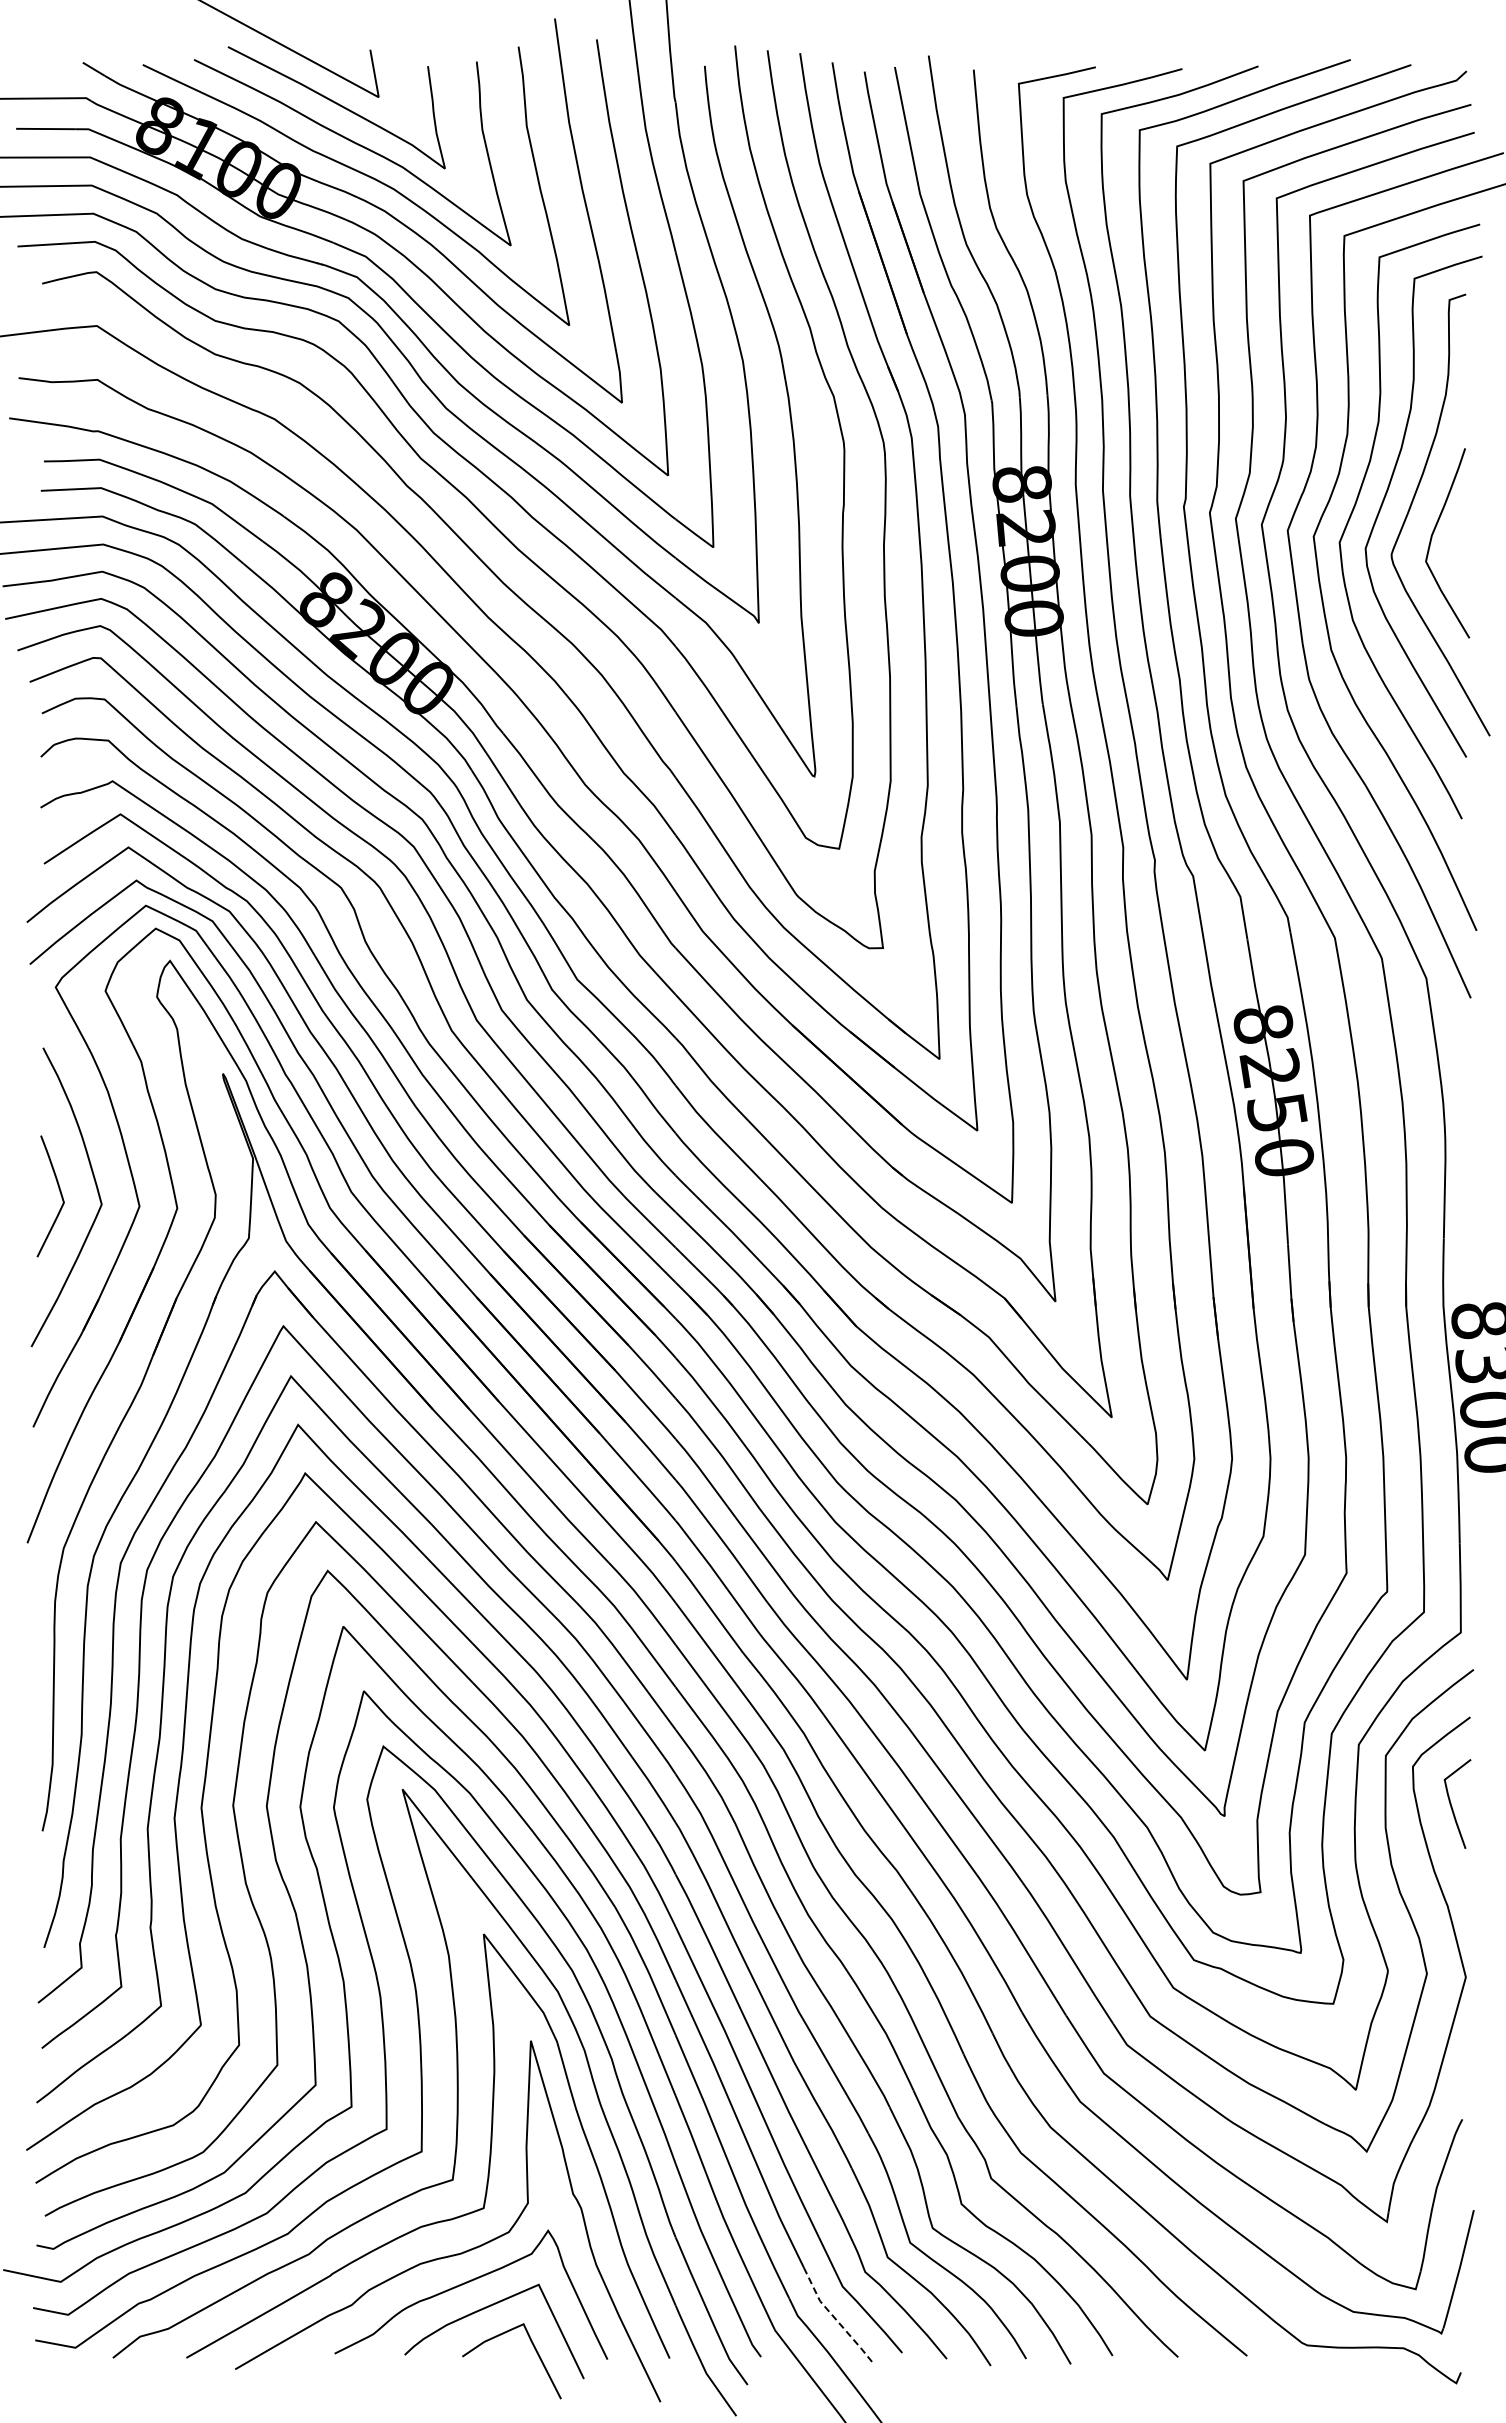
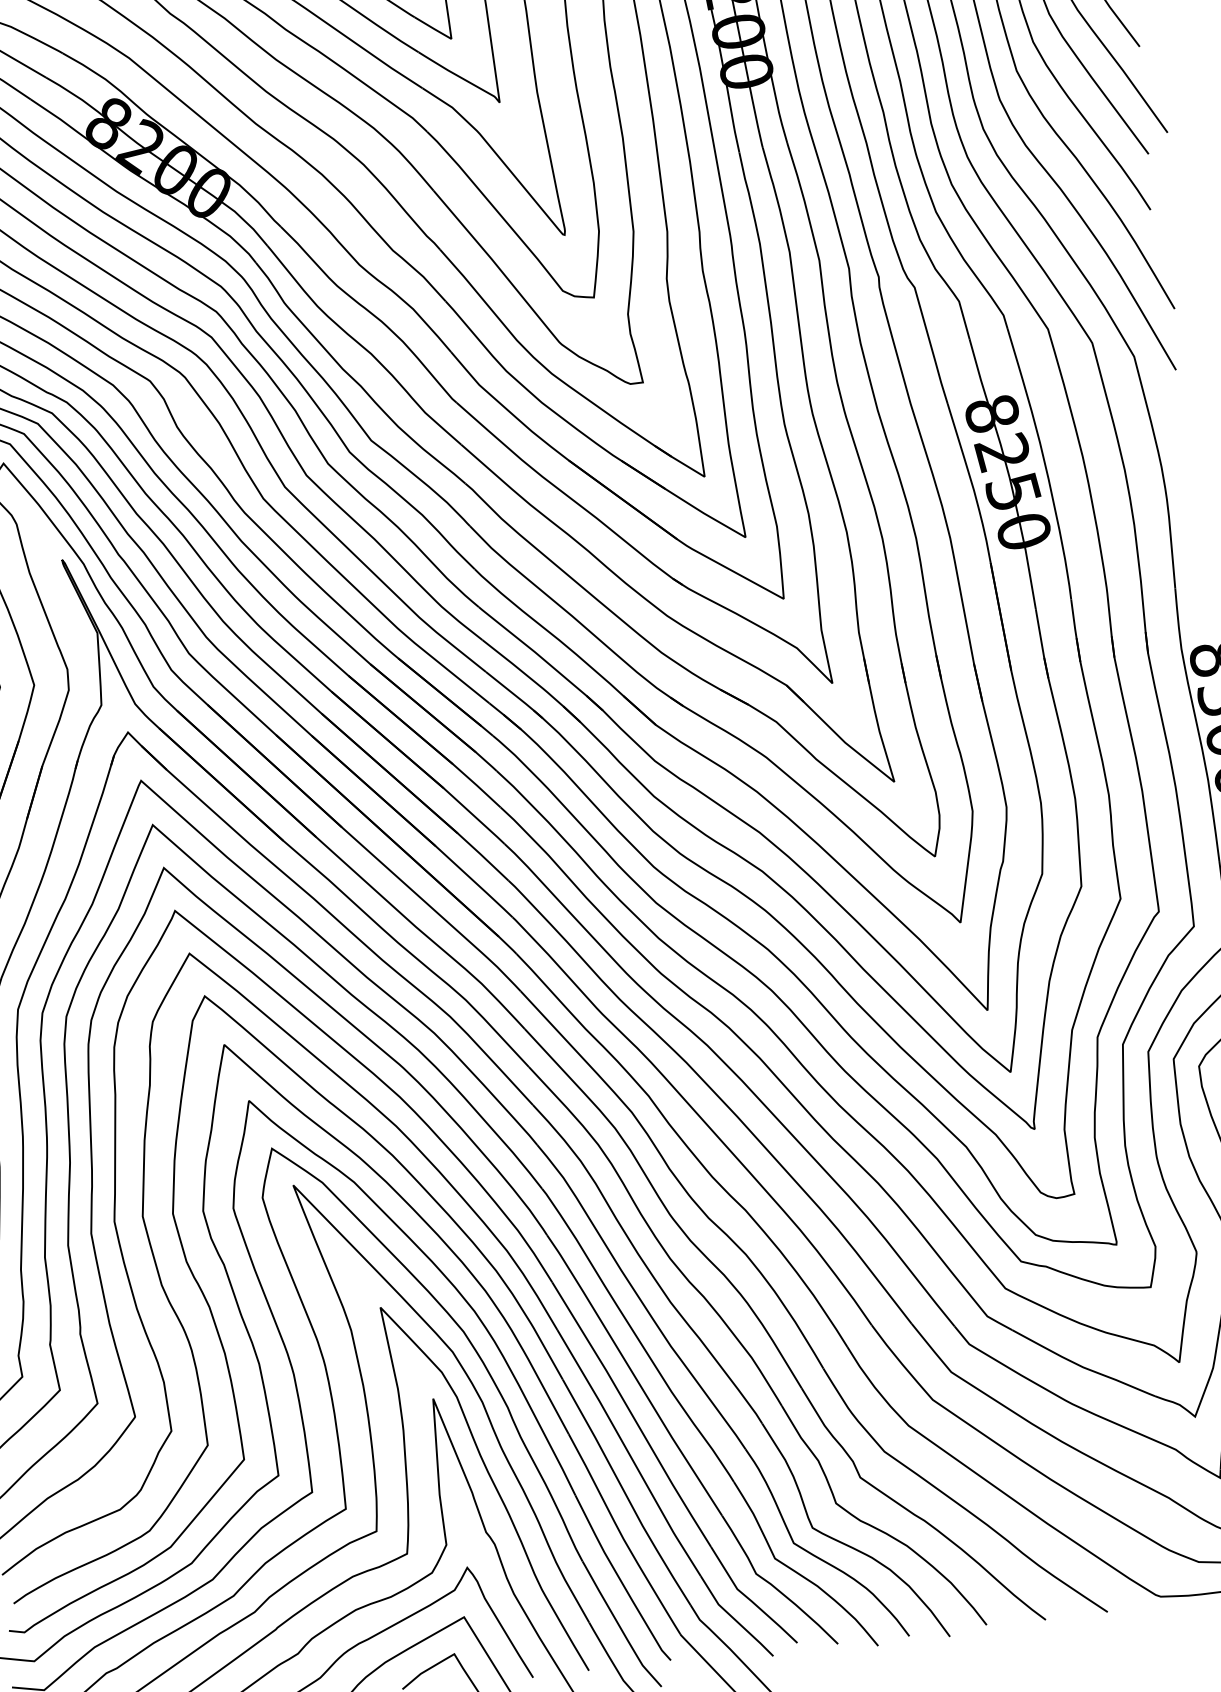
line: (835, 2319) -> (734, 1619), dashed -> solid

